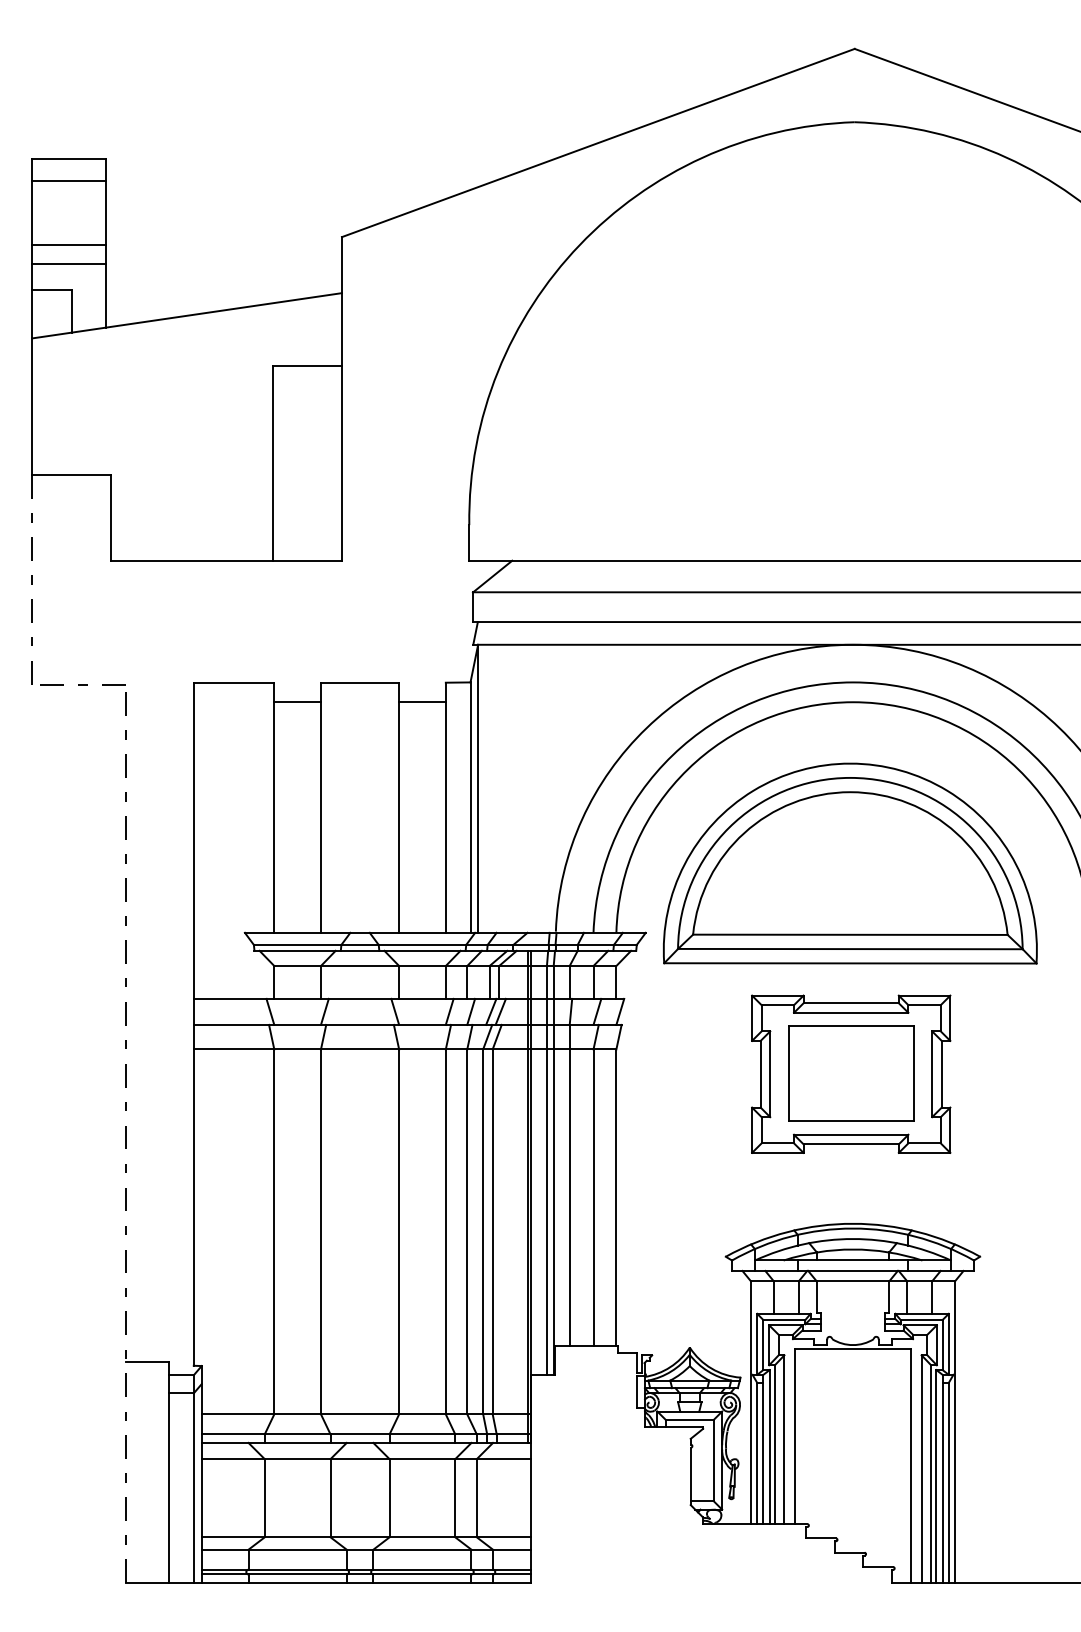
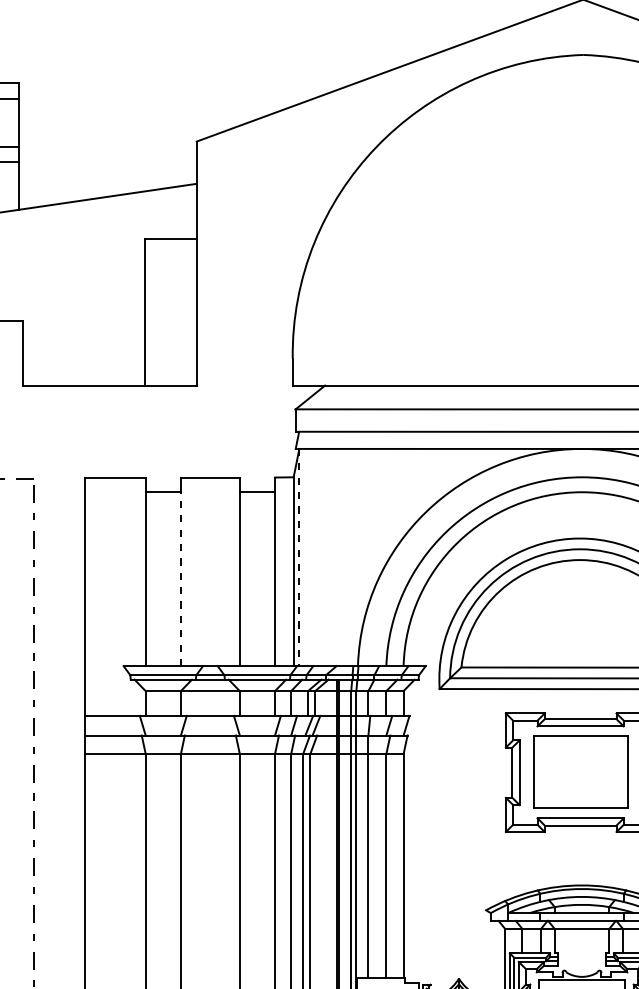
line: (478, 789) -> (299, 558), solid -> dashed
line: (321, 817) -> (181, 579), solid -> dashed

